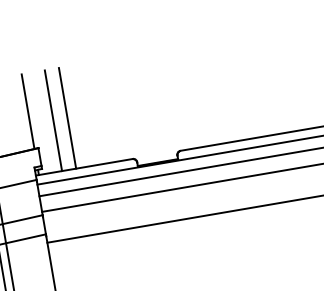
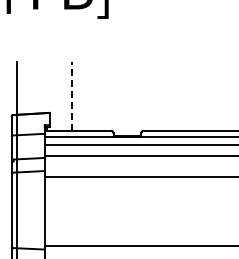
line: (27, 111) -> (46, 87), removed
line: (67, 116) -> (72, 95), solid -> dashed
line: (53, 120) -> (62, 96), removed

